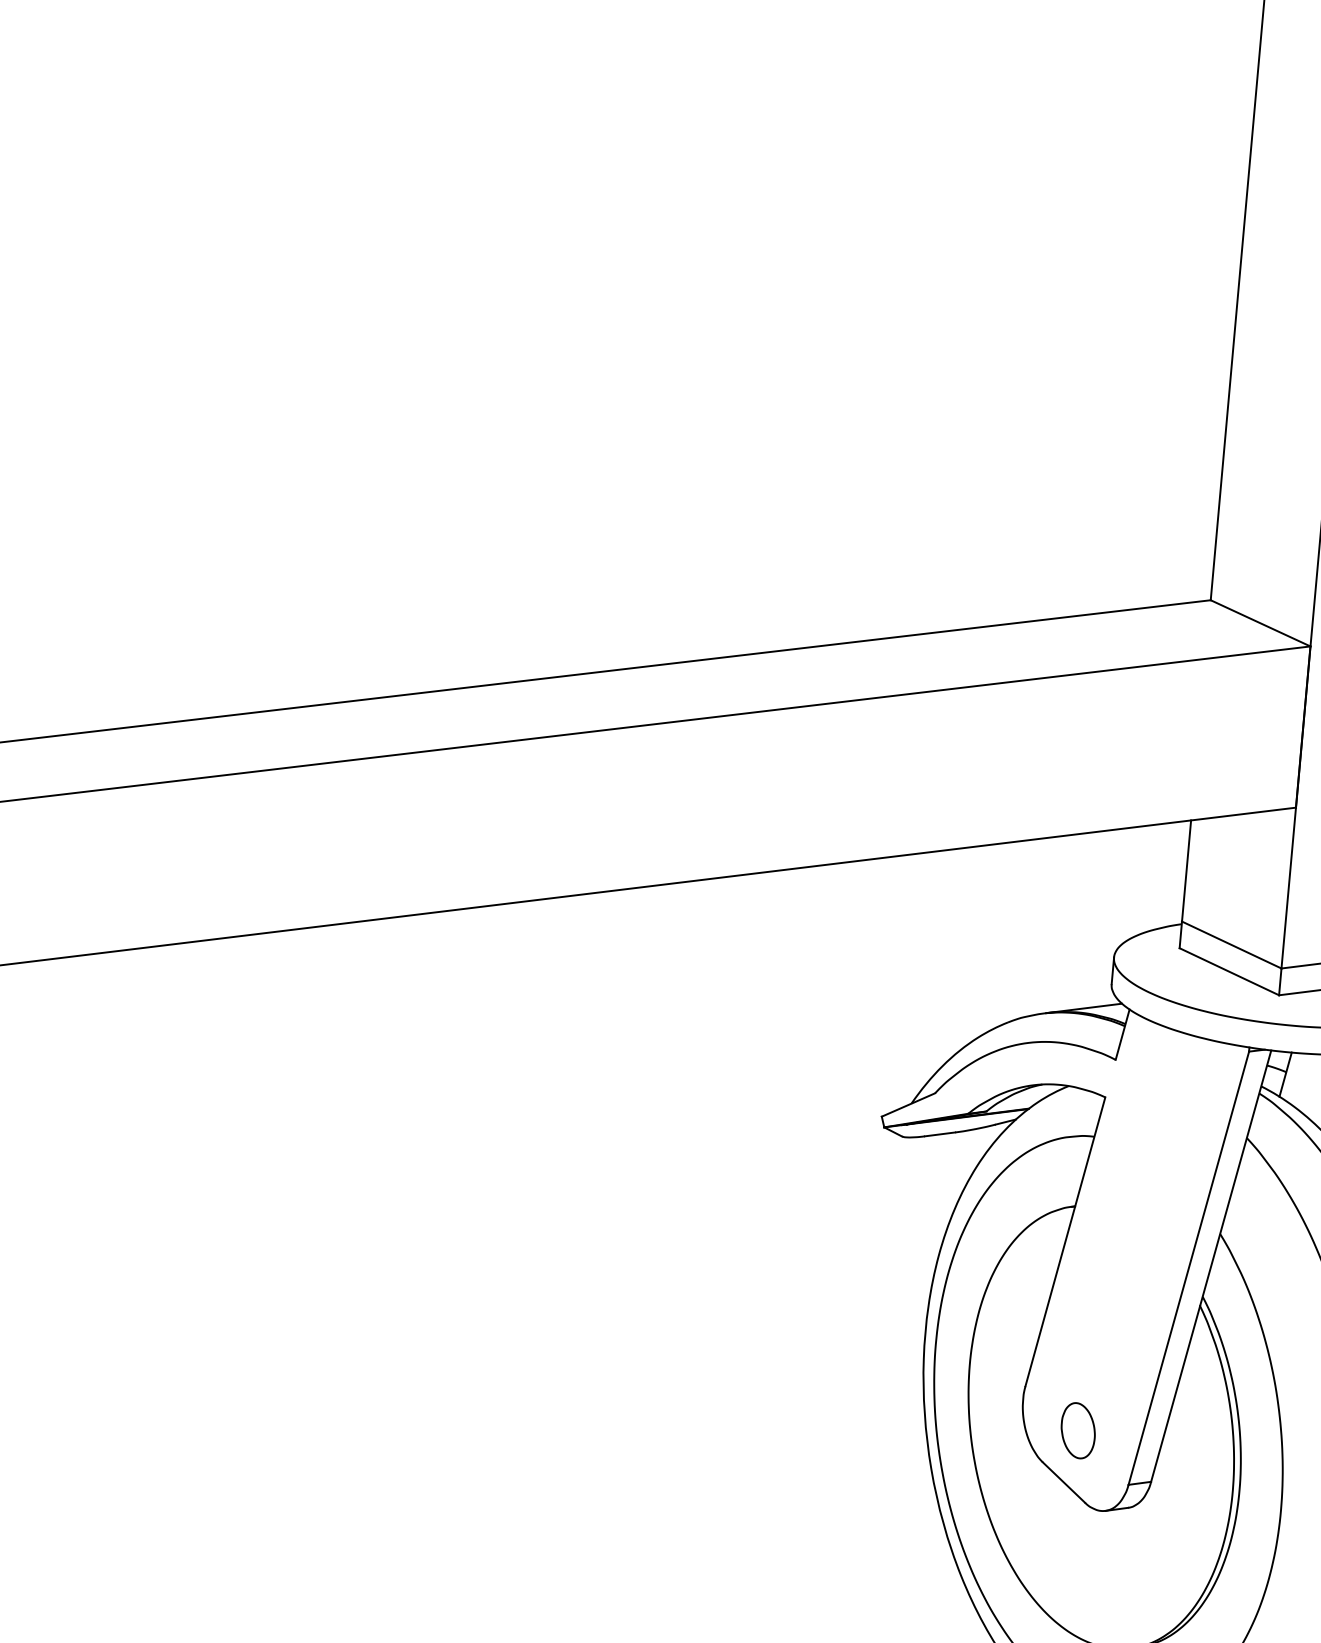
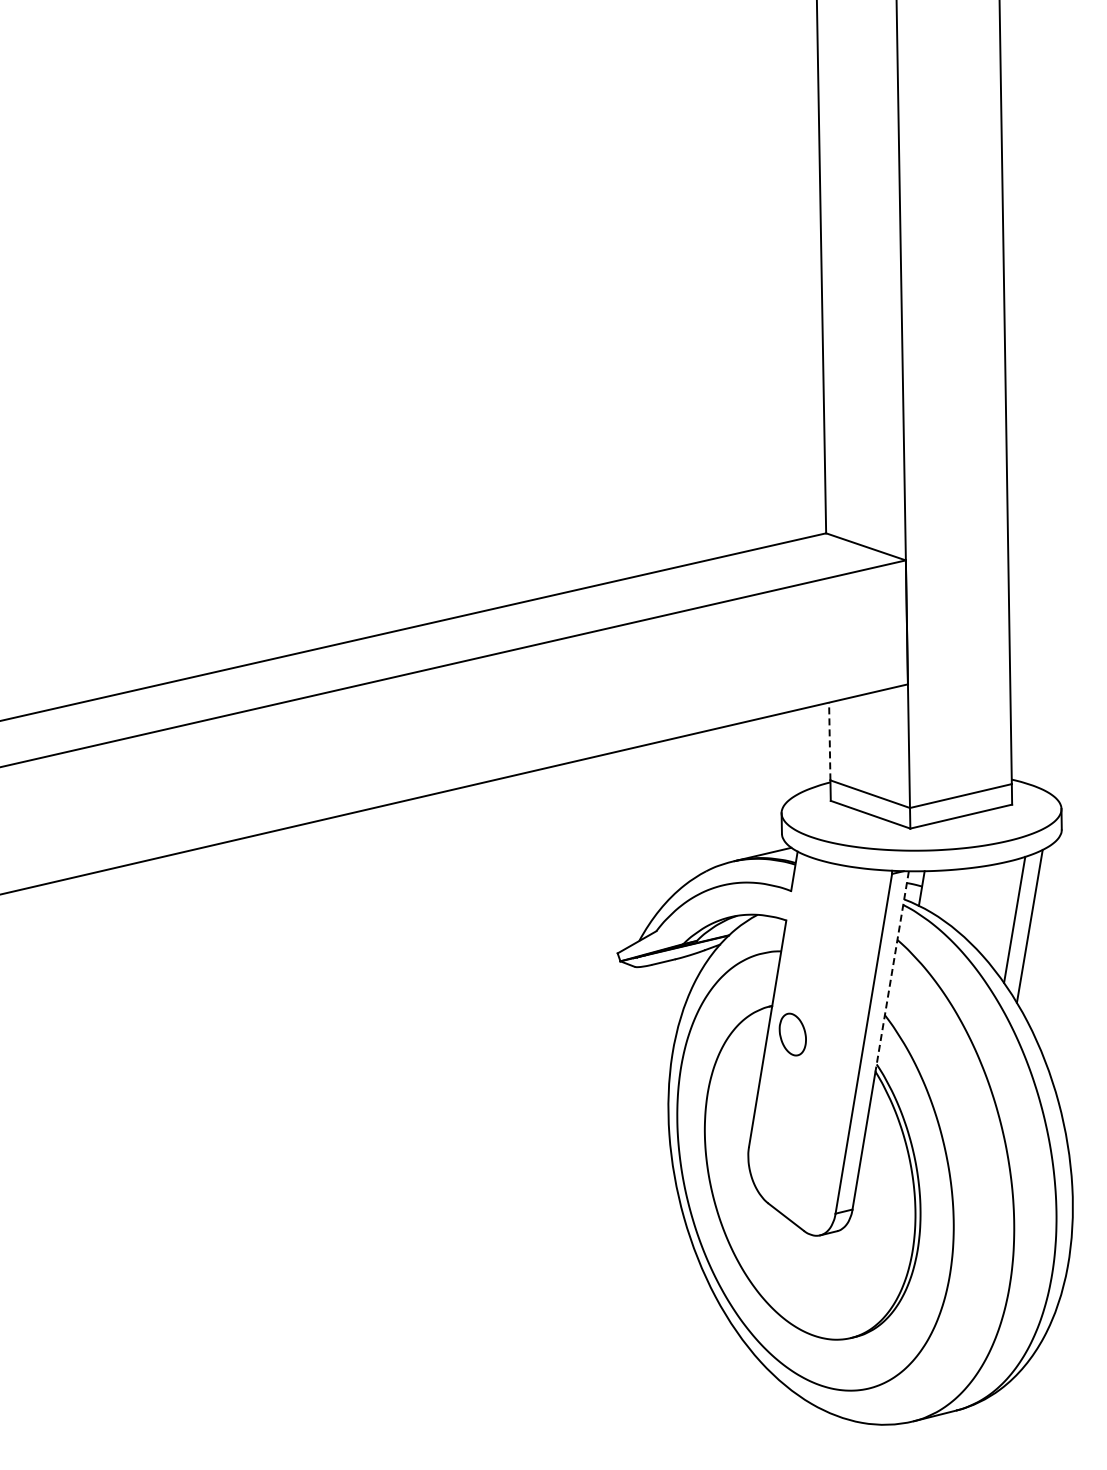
line: (1186, 870) -> (829, 741), solid -> dashed
line: (1236, 1178) -> (892, 971), solid -> dashed
part: (1077, 1430) -> (792, 1034), moved

